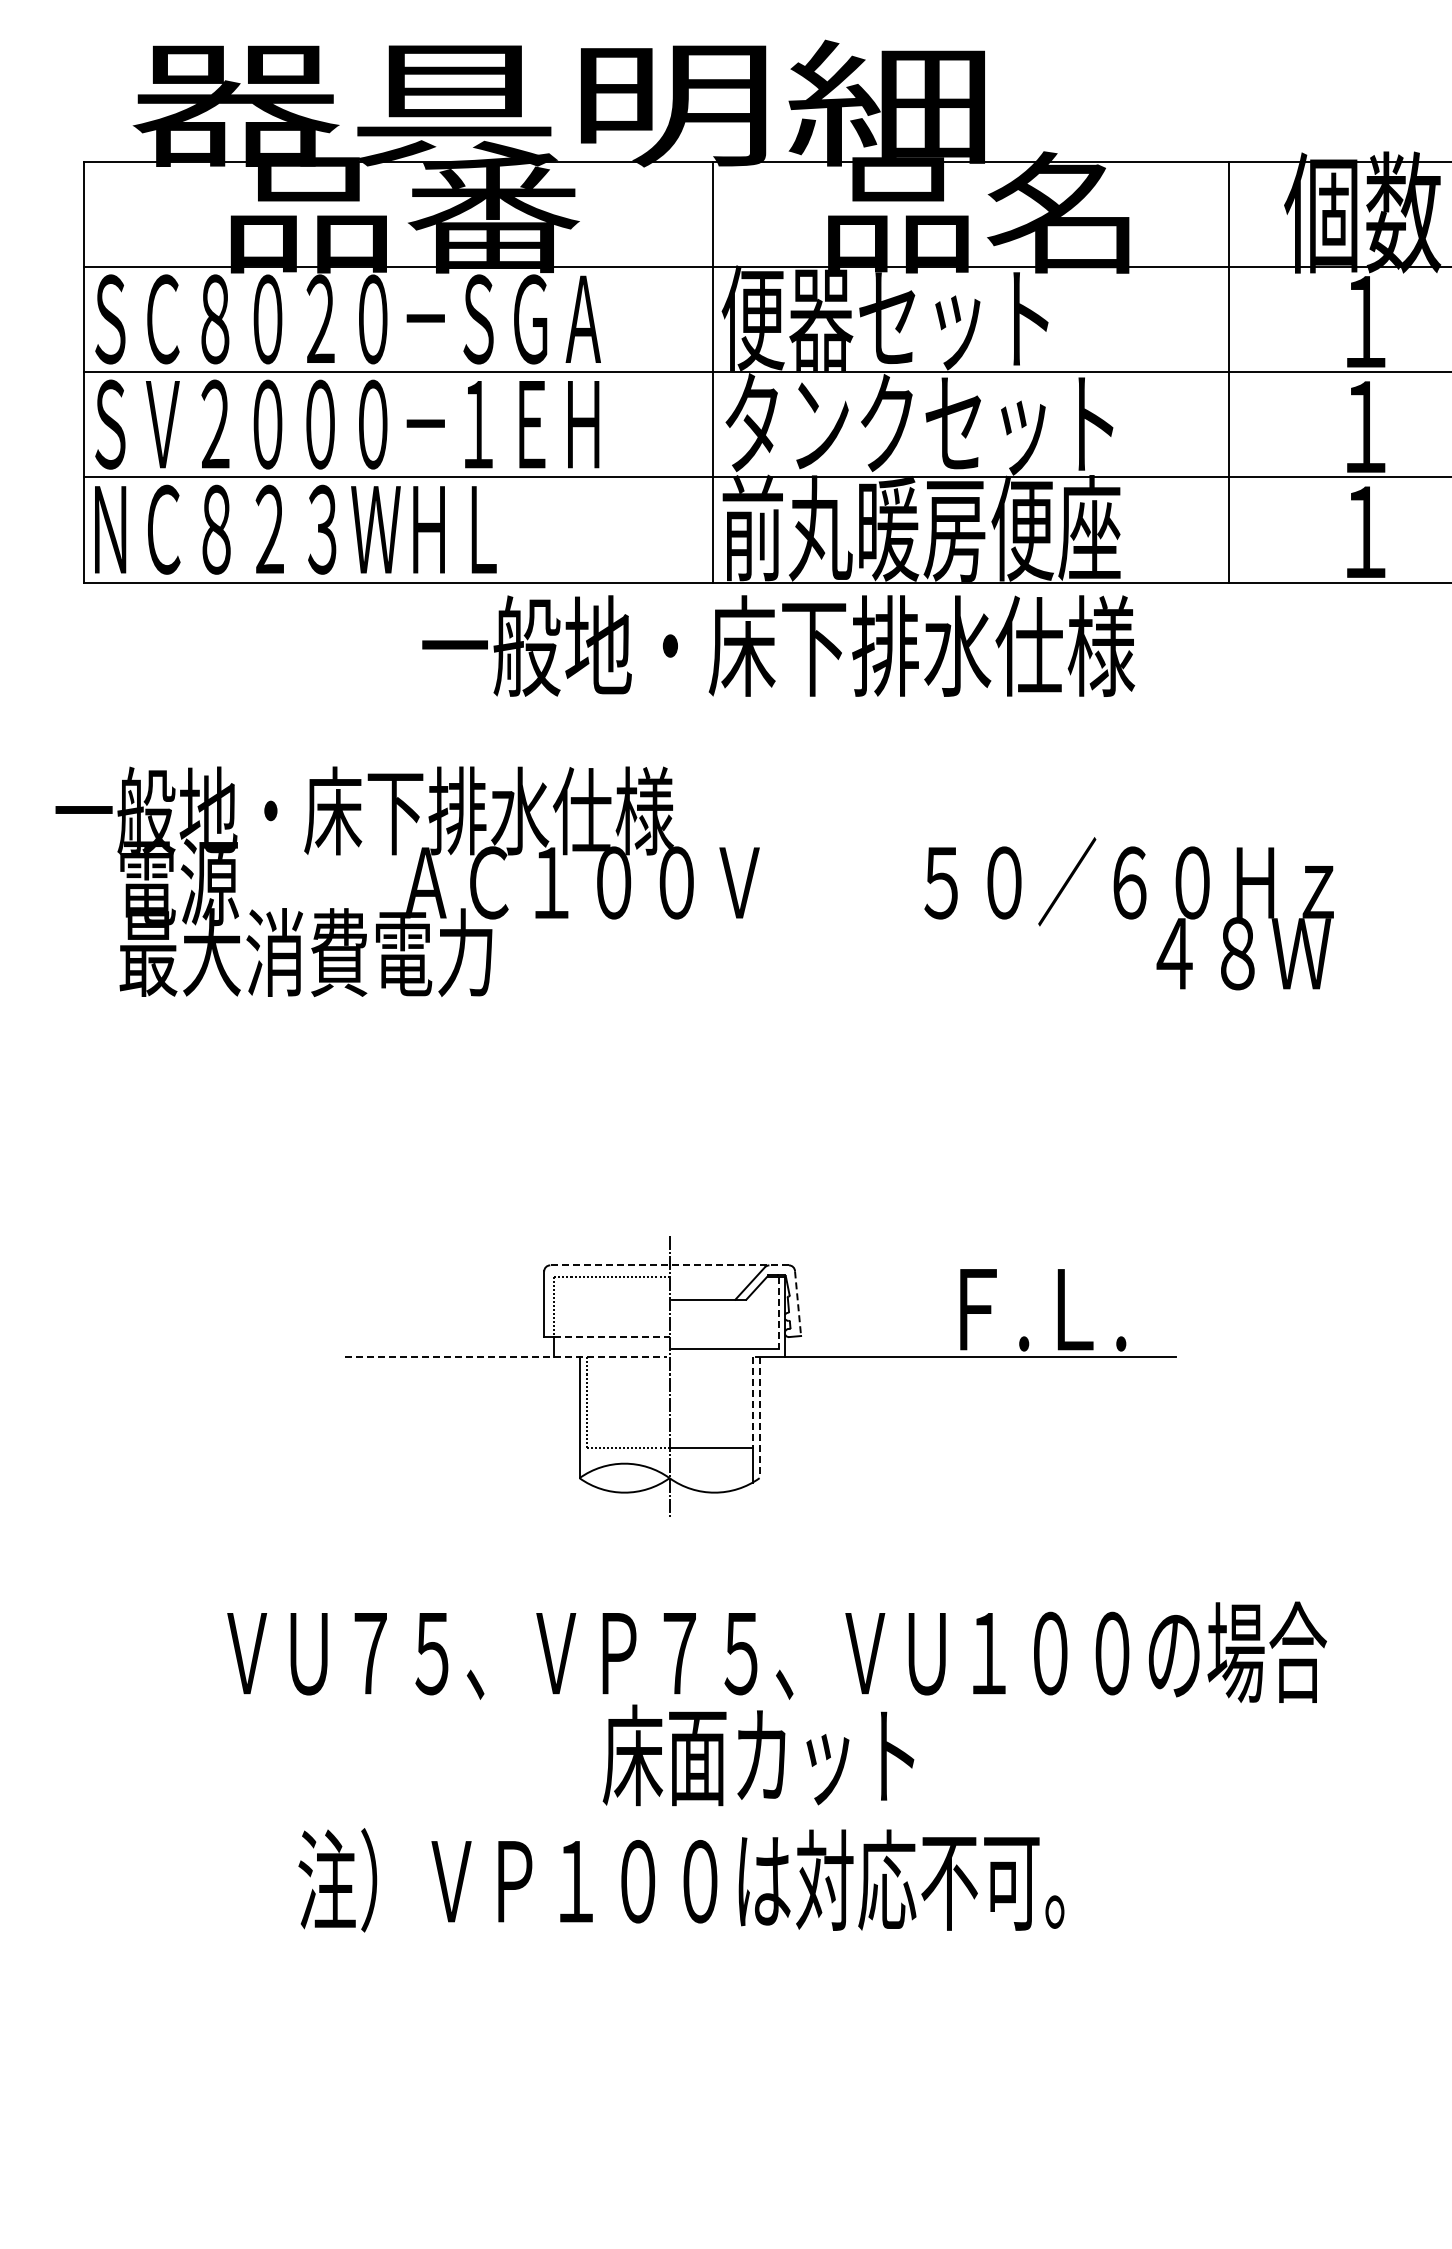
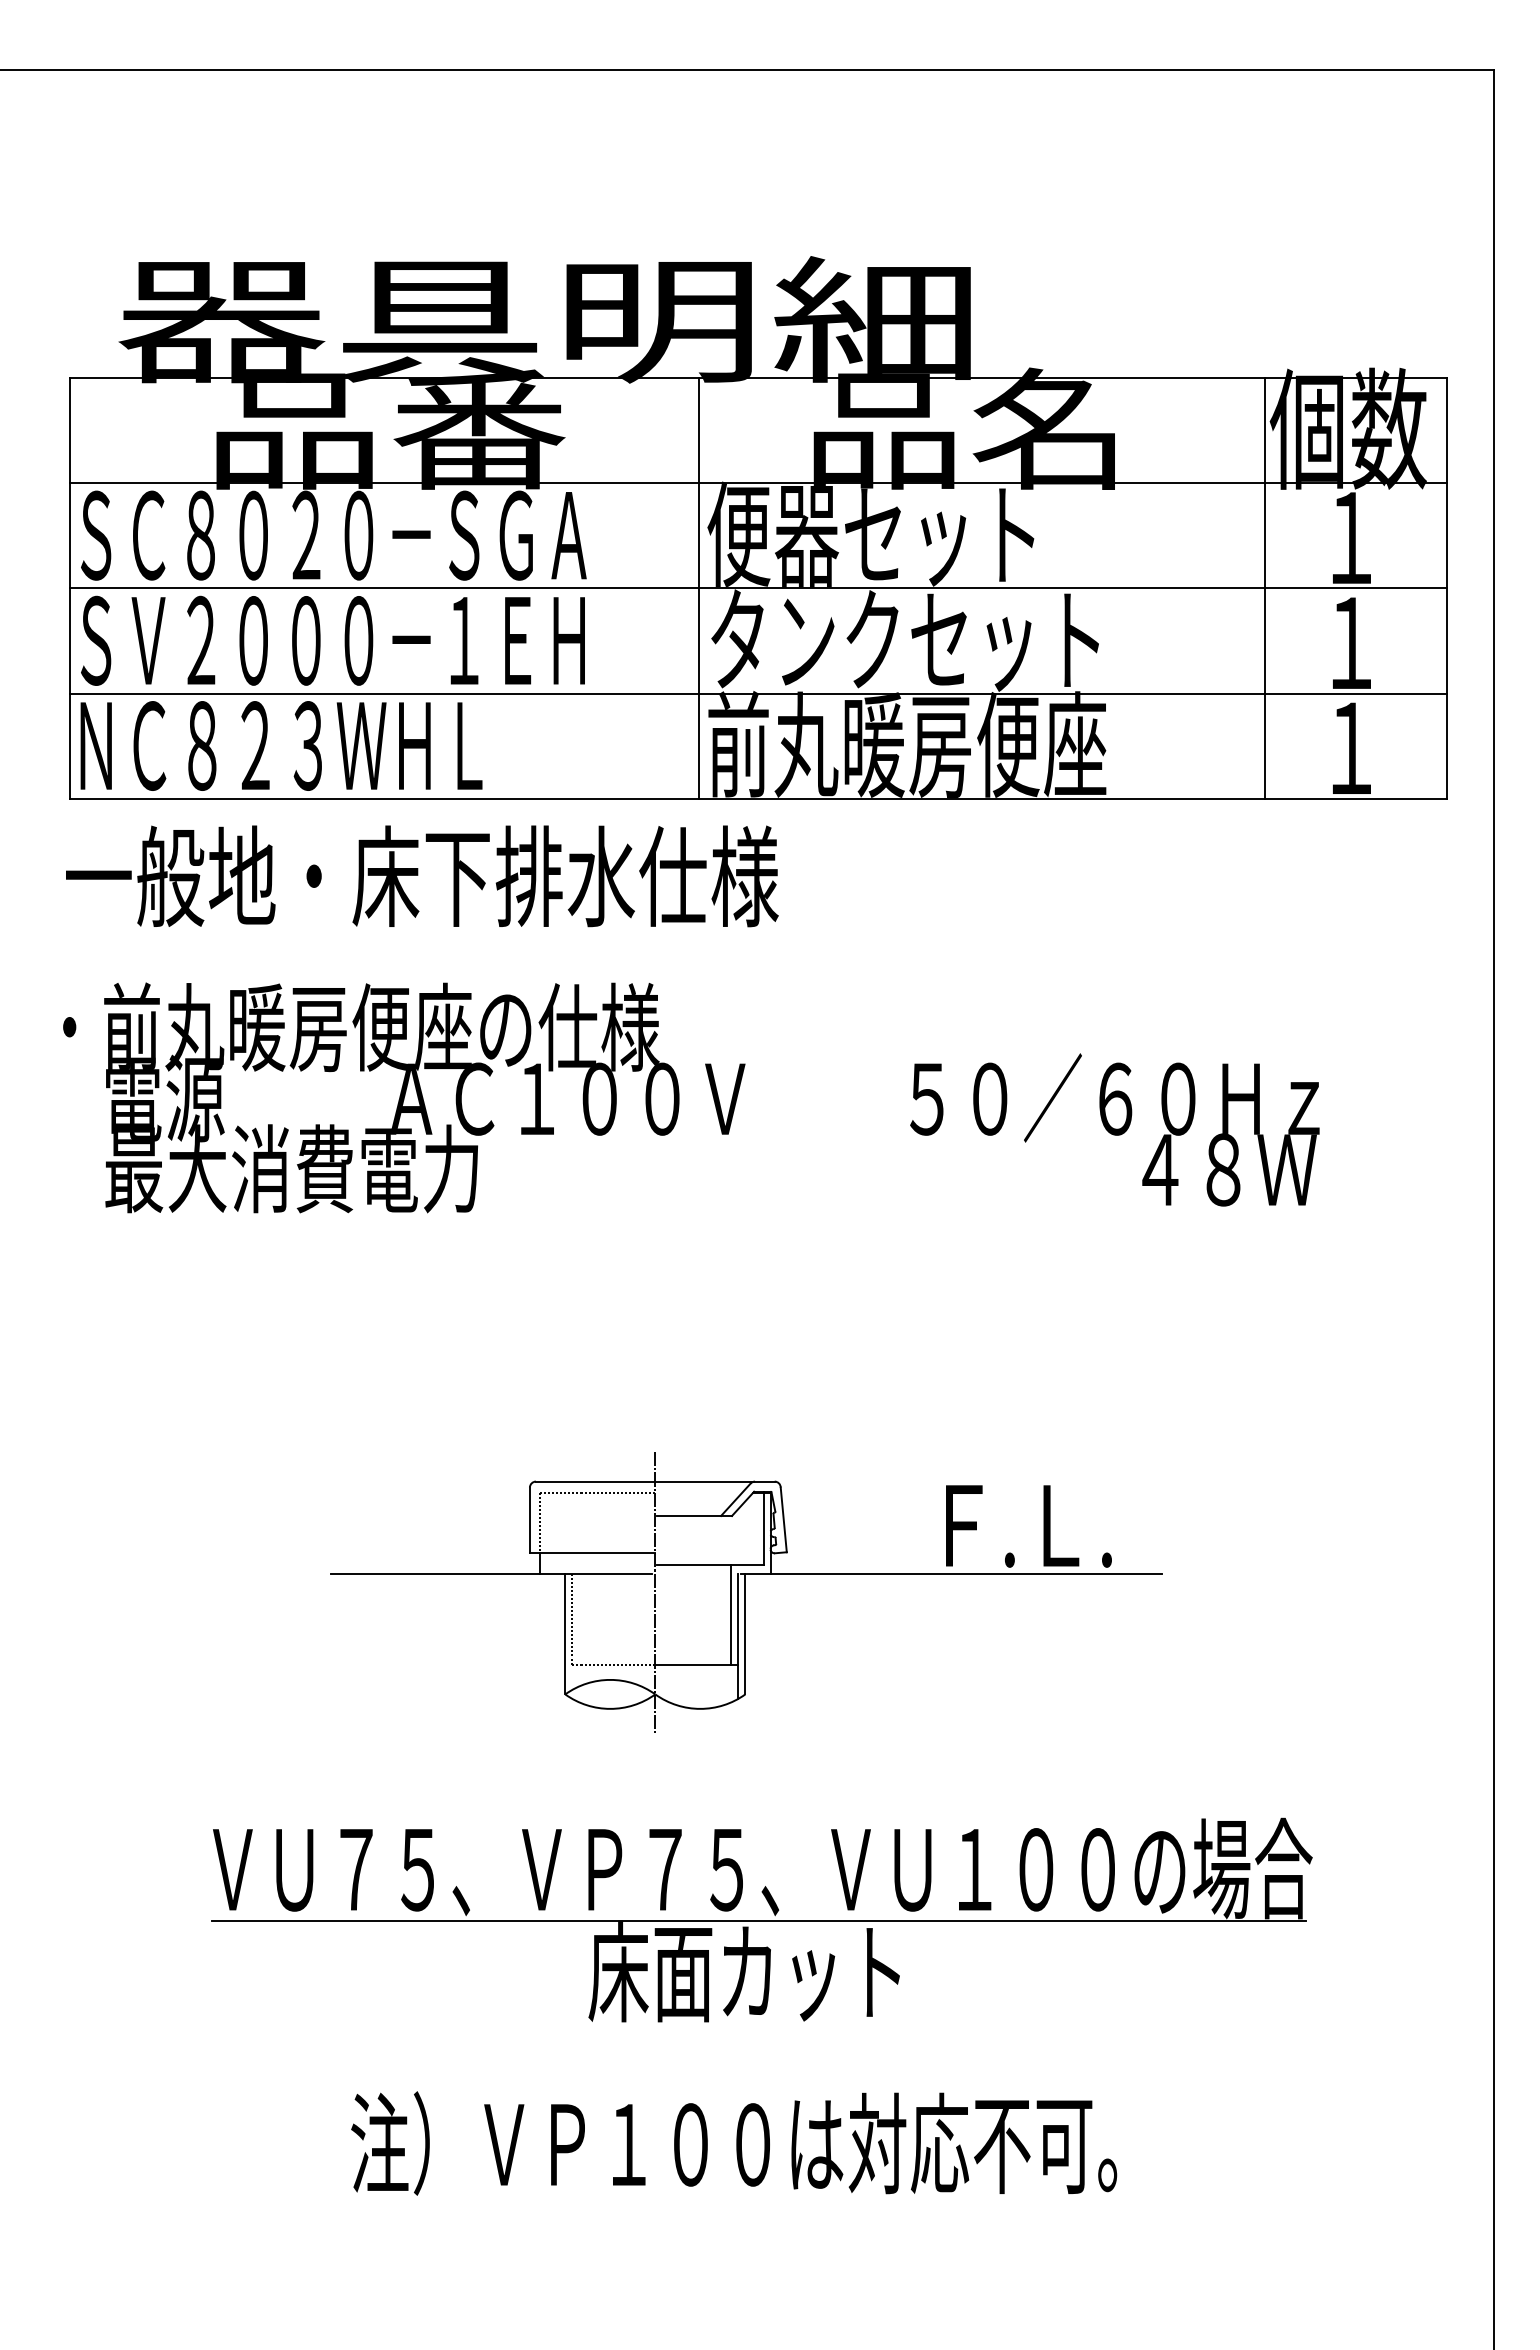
line: (1228, 371) -> (1265, 587), moved
text: (778, 646) -> (422, 876), moved
text: (301, 811) -> (287, 1027), 一般地・床下排水仕様 -> ・前丸暖房便座の仕様
line: (668, 1265) -> (654, 1481), dashed -> solid
line: (797, 1304) -> (783, 1520), dashed -> solid
line: (778, 1313) -> (764, 1529), dashed -> solid
line: (611, 1337) -> (597, 1553), dashed -> solid
line: (505, 1357) -> (491, 1573), dashed -> solid
line: (745, 1398) -> (731, 1614), added
line: (752, 1403) -> (738, 1619), dashed -> solid
line: (759, 1418) -> (745, 1634), dashed -> solid
line: (772, 1705) -> (758, 1921), added
text: (681, 1880) -> (734, 2143), moved

